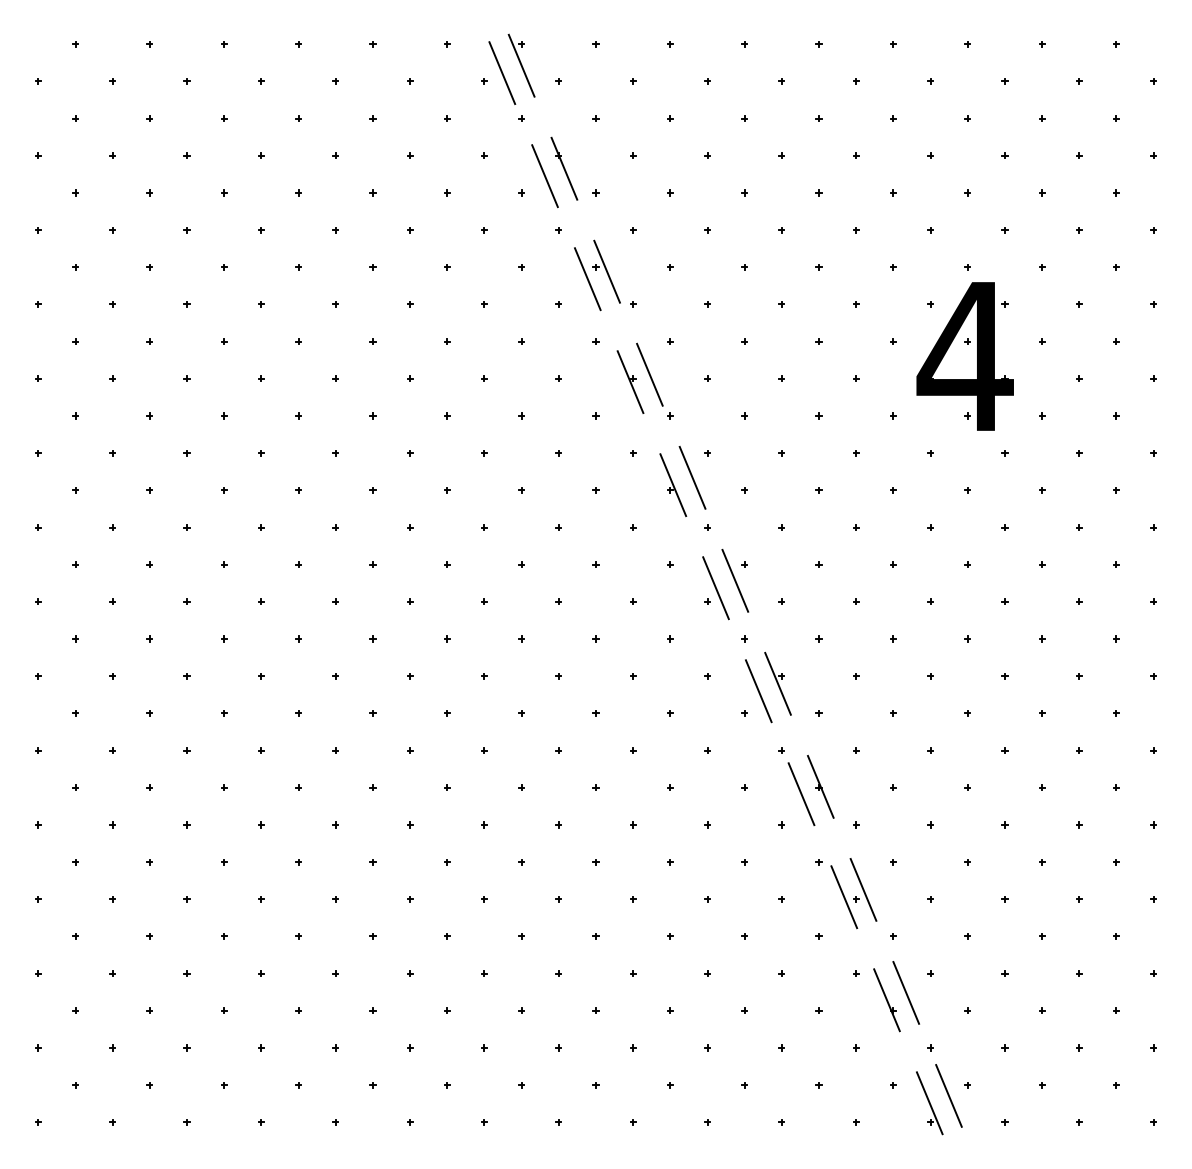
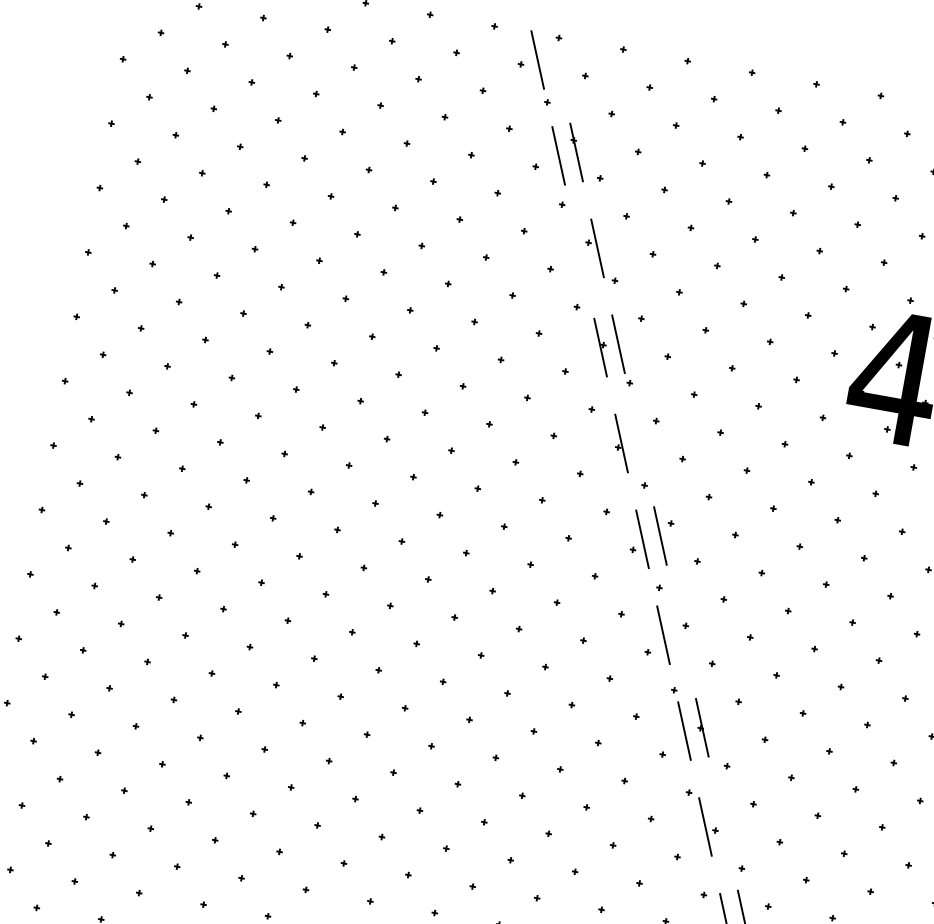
line: (521, 65) -> (555, 56), removed
line: (587, 279) -> (579, 252), removed
line: (692, 477) -> (639, 439), removed
line: (777, 683) -> (680, 631), removed
line: (863, 889) -> (723, 823), removed

